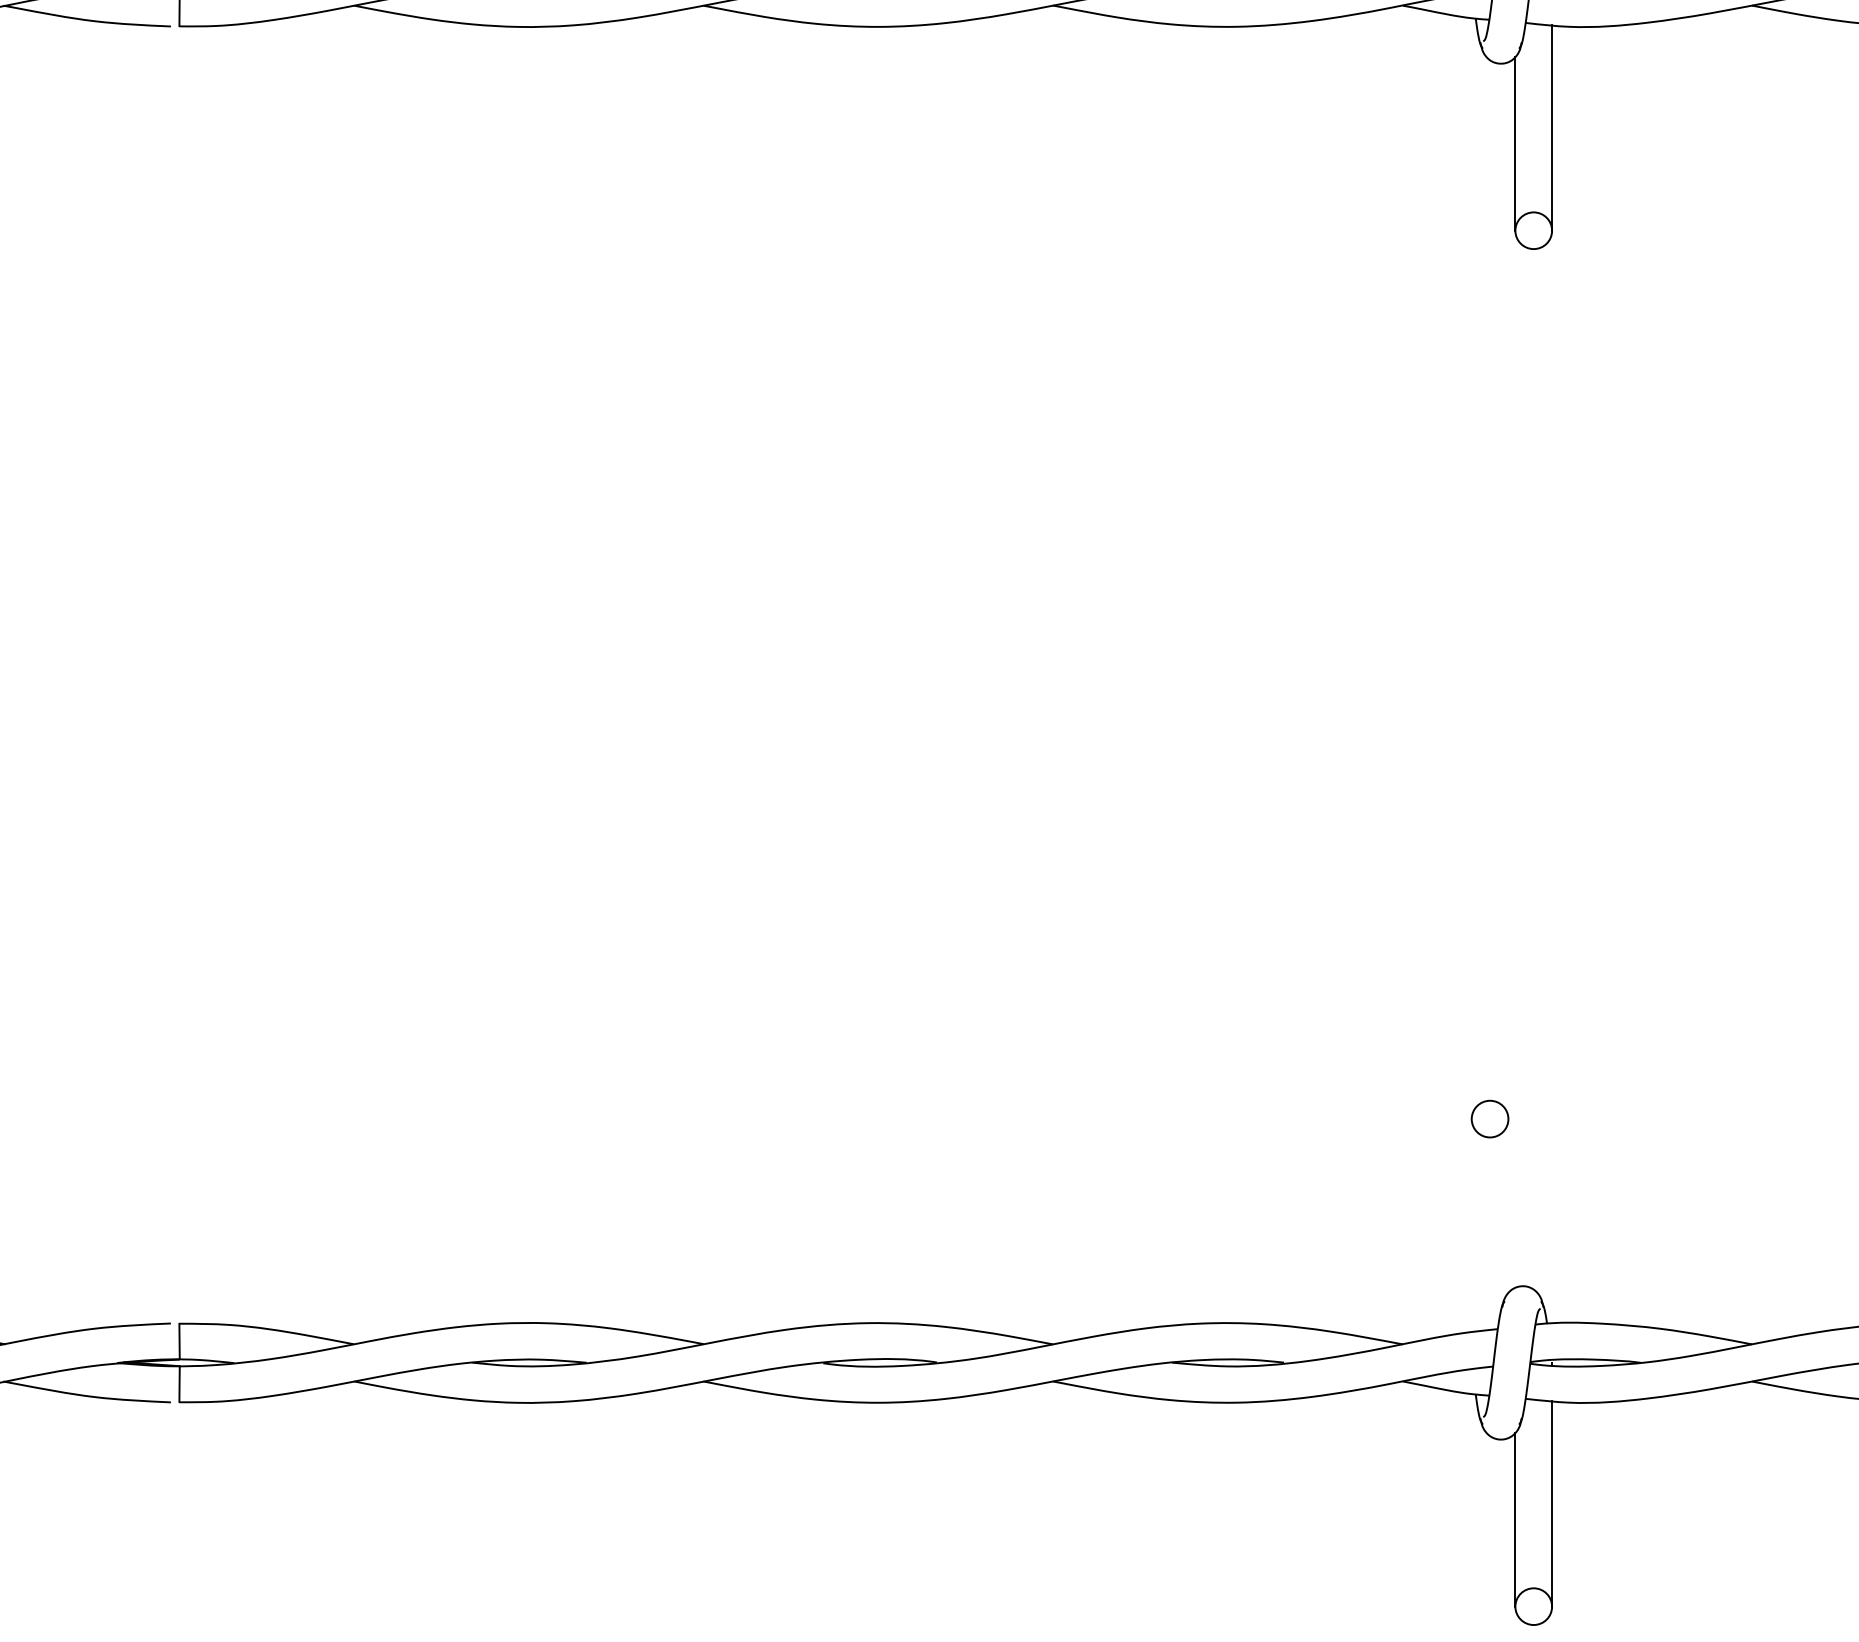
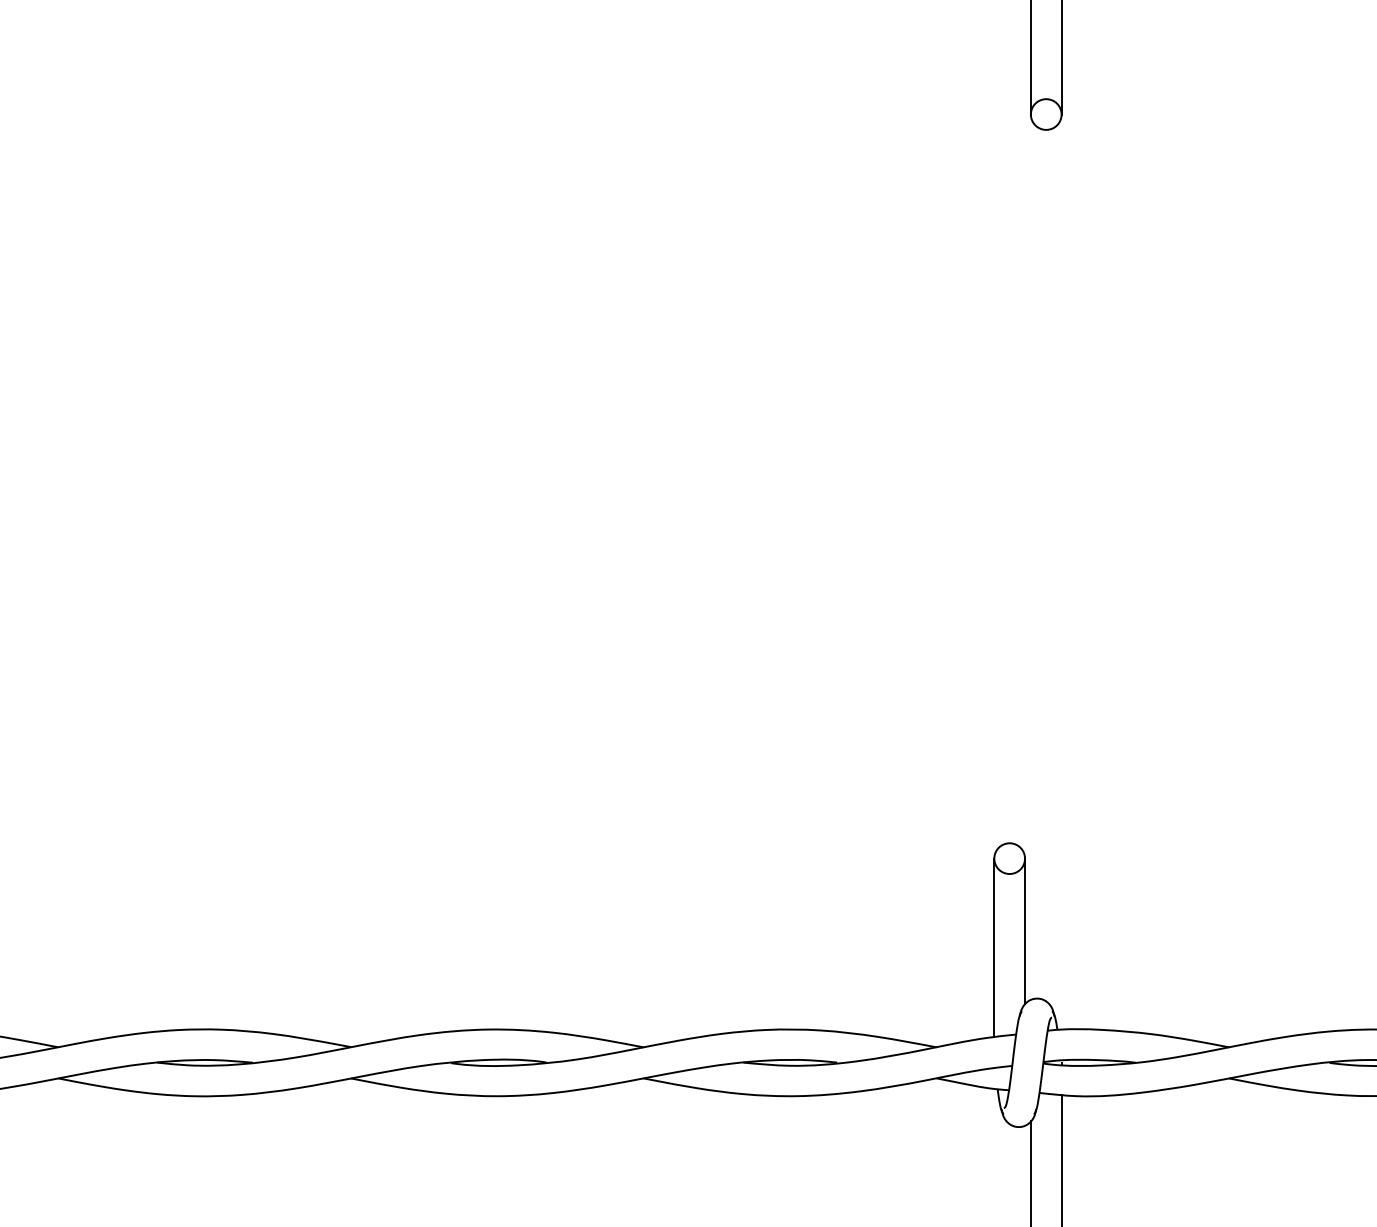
line: (1508, 1205) -> (1025, 931), added
line: (1471, 1225) -> (994, 947), added

